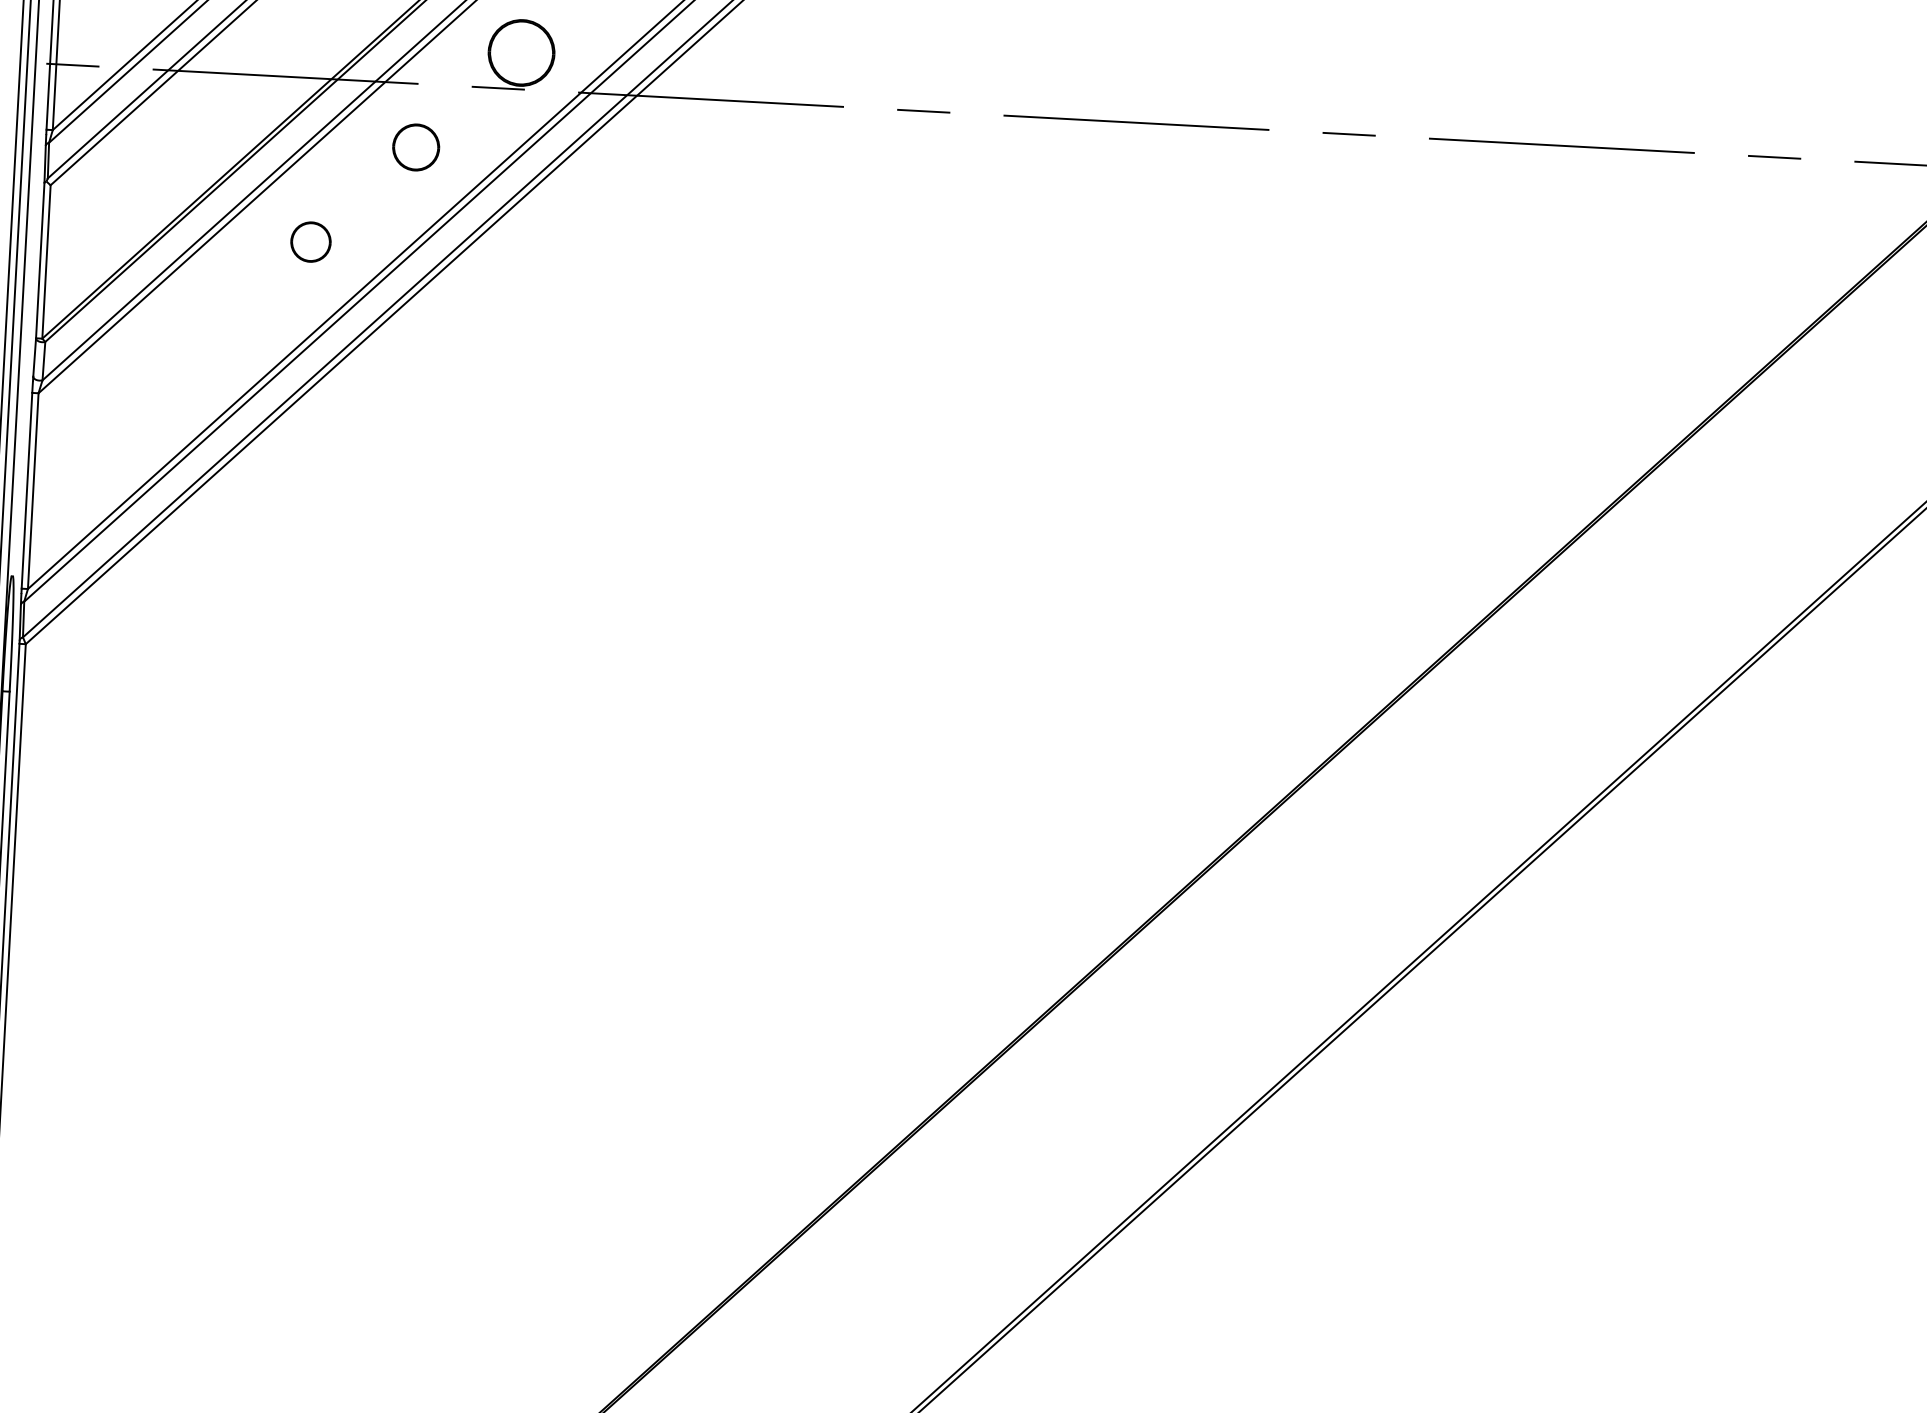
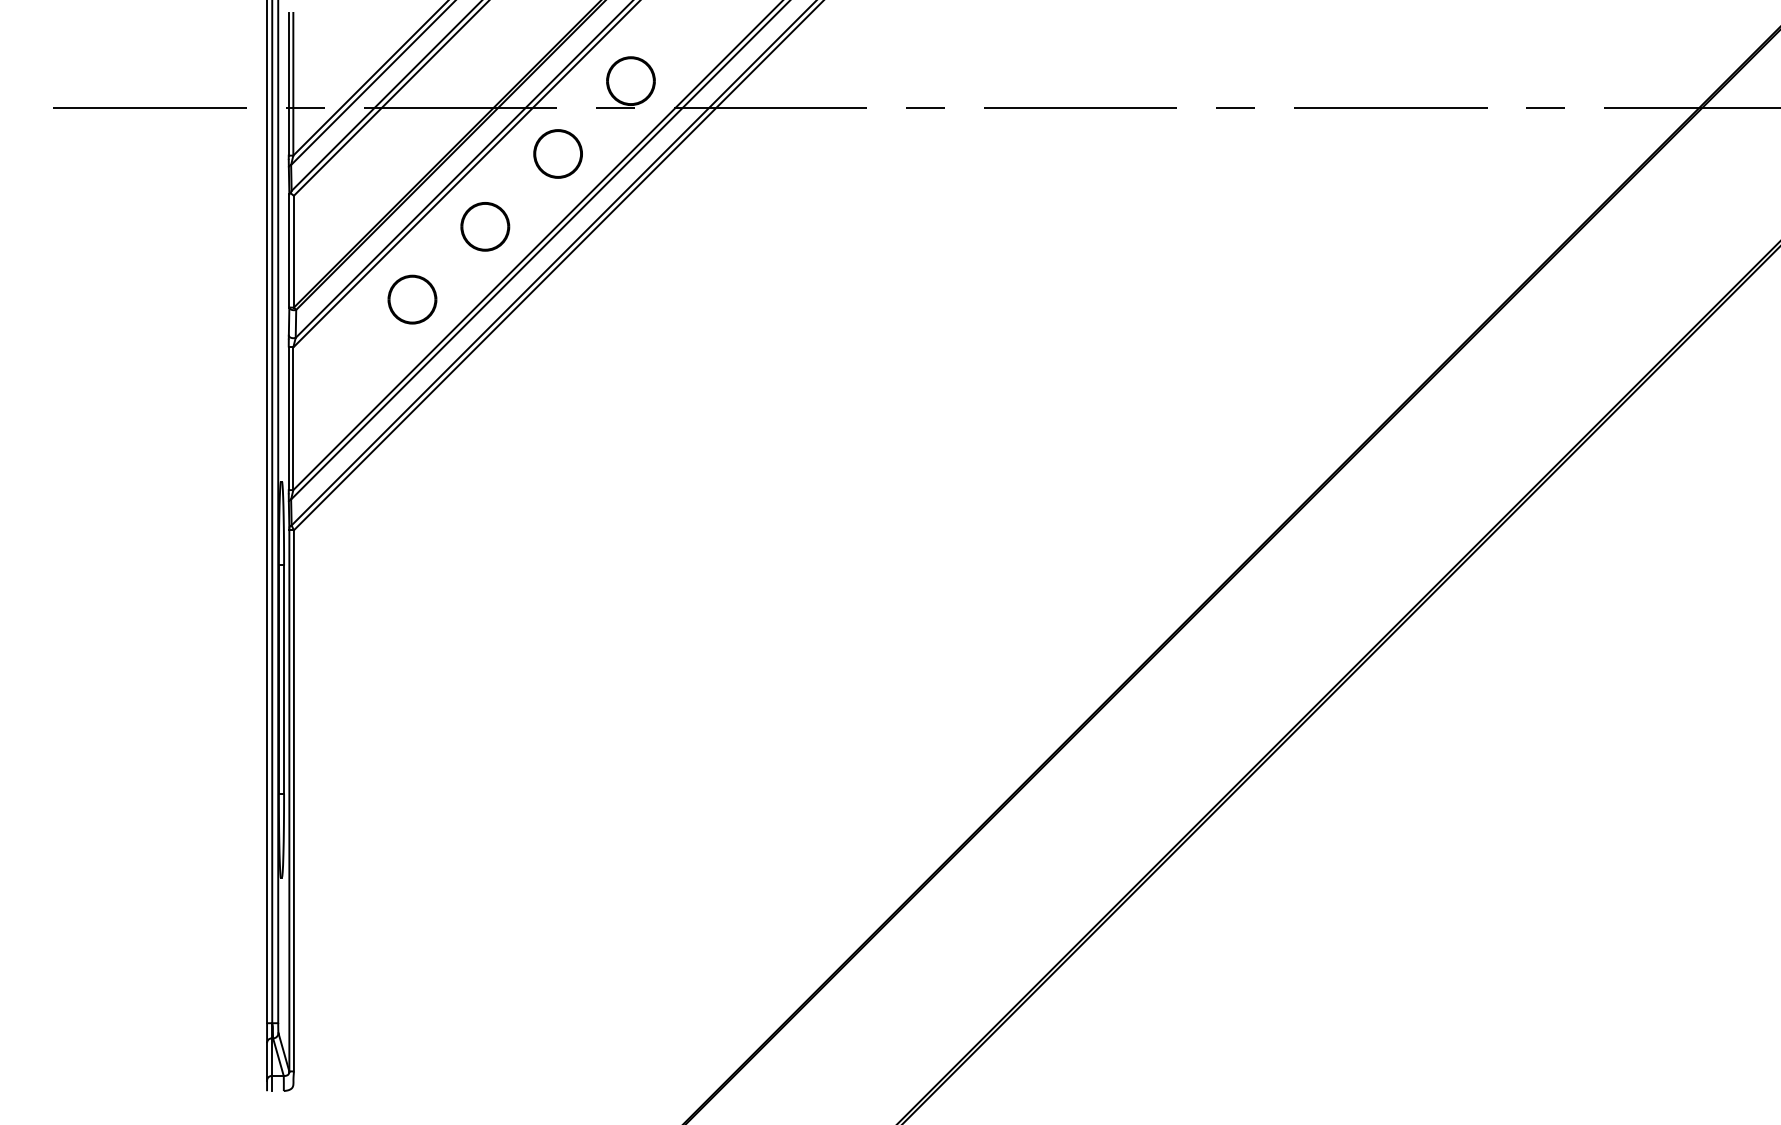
part: (415, 146) -> (557, 153), size x1.43
part: (311, 241) -> (485, 226), size x1.67
part: (205, 336) -> (412, 299), added

